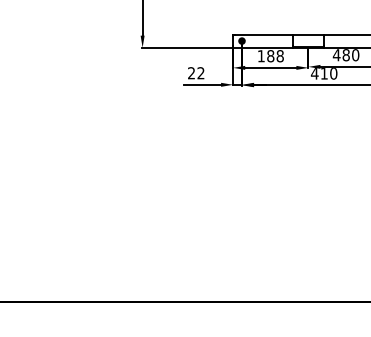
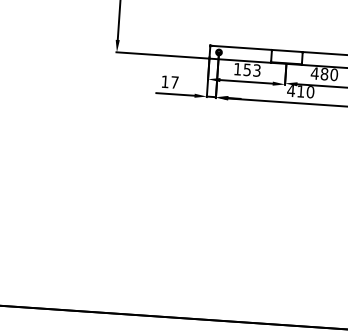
text: (275, 56) -> (252, 70), 188 -> 153
text: (196, 73) -> (170, 82), 22 -> 17

